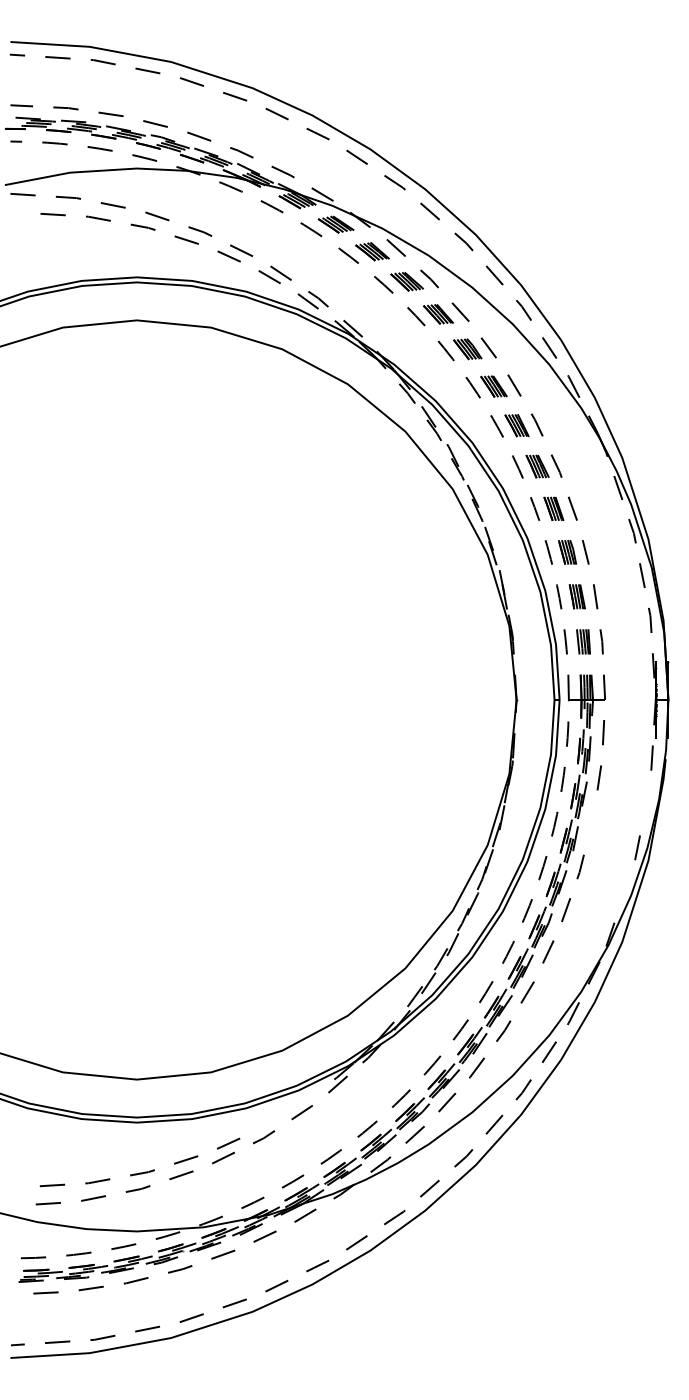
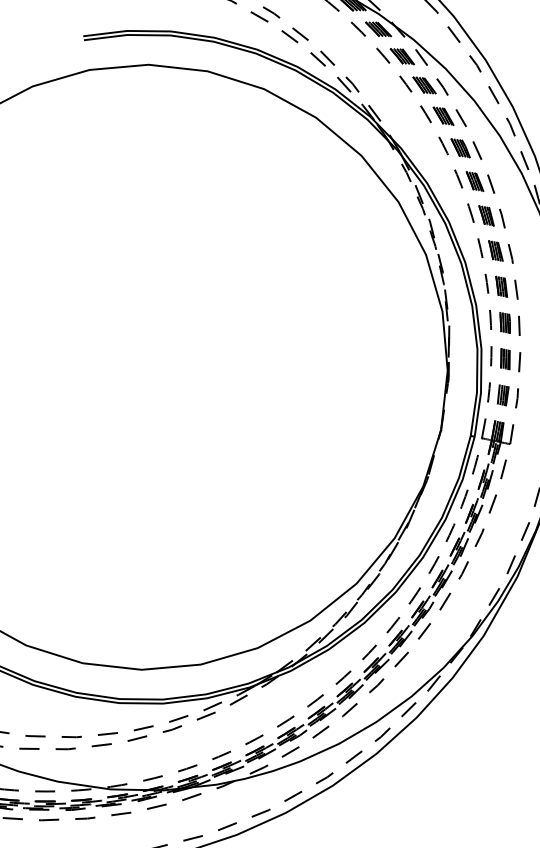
line: (646, 802) -> (525, 530), added
line: (591, 822) -> (479, 537), added
line: (625, 891) -> (494, 596), added
line: (307, 1098) -> (212, 706), added
line: (269, 1122) -> (179, 718), added

